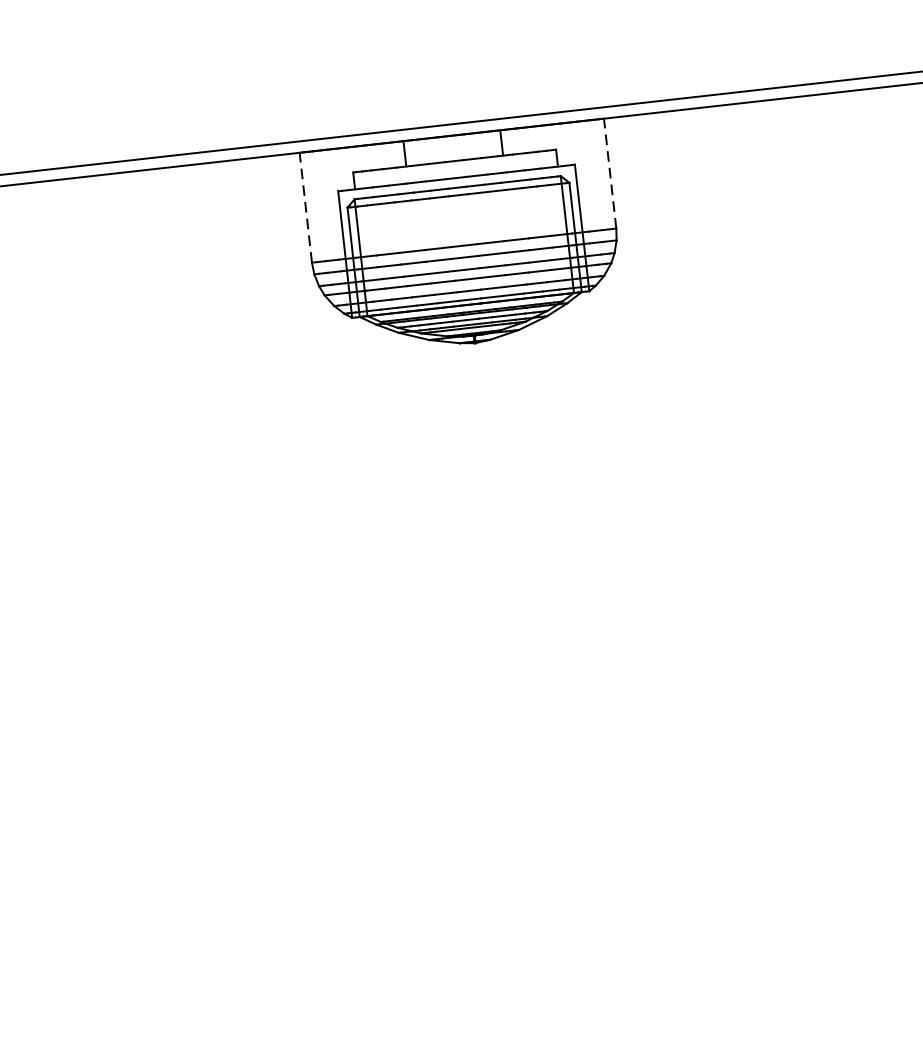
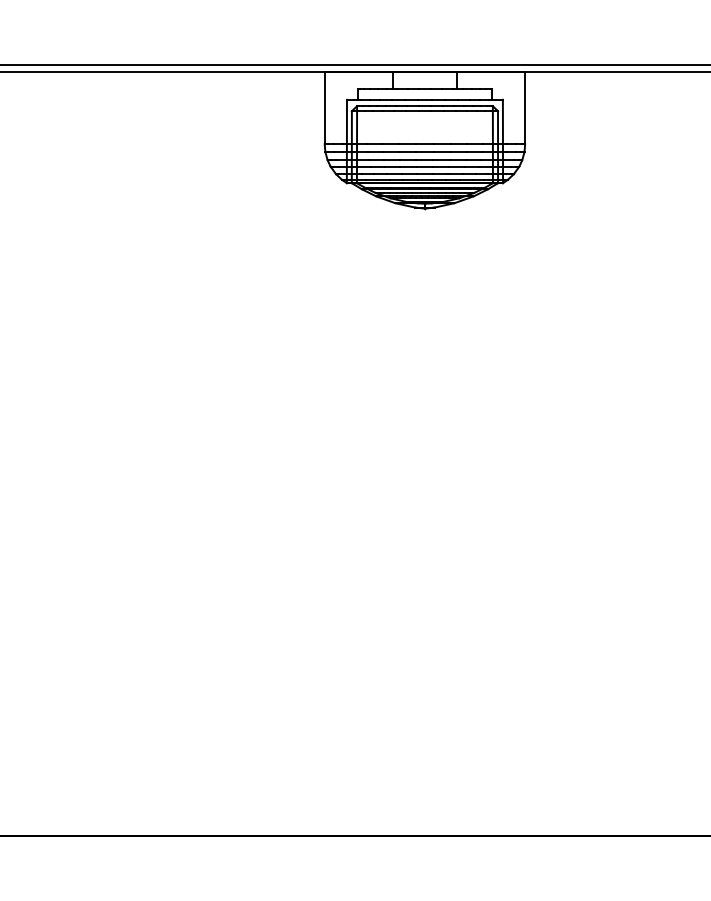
line: (610, 172) -> (525, 107), dashed -> solid
line: (305, 206) -> (324, 107), dashed -> solid

